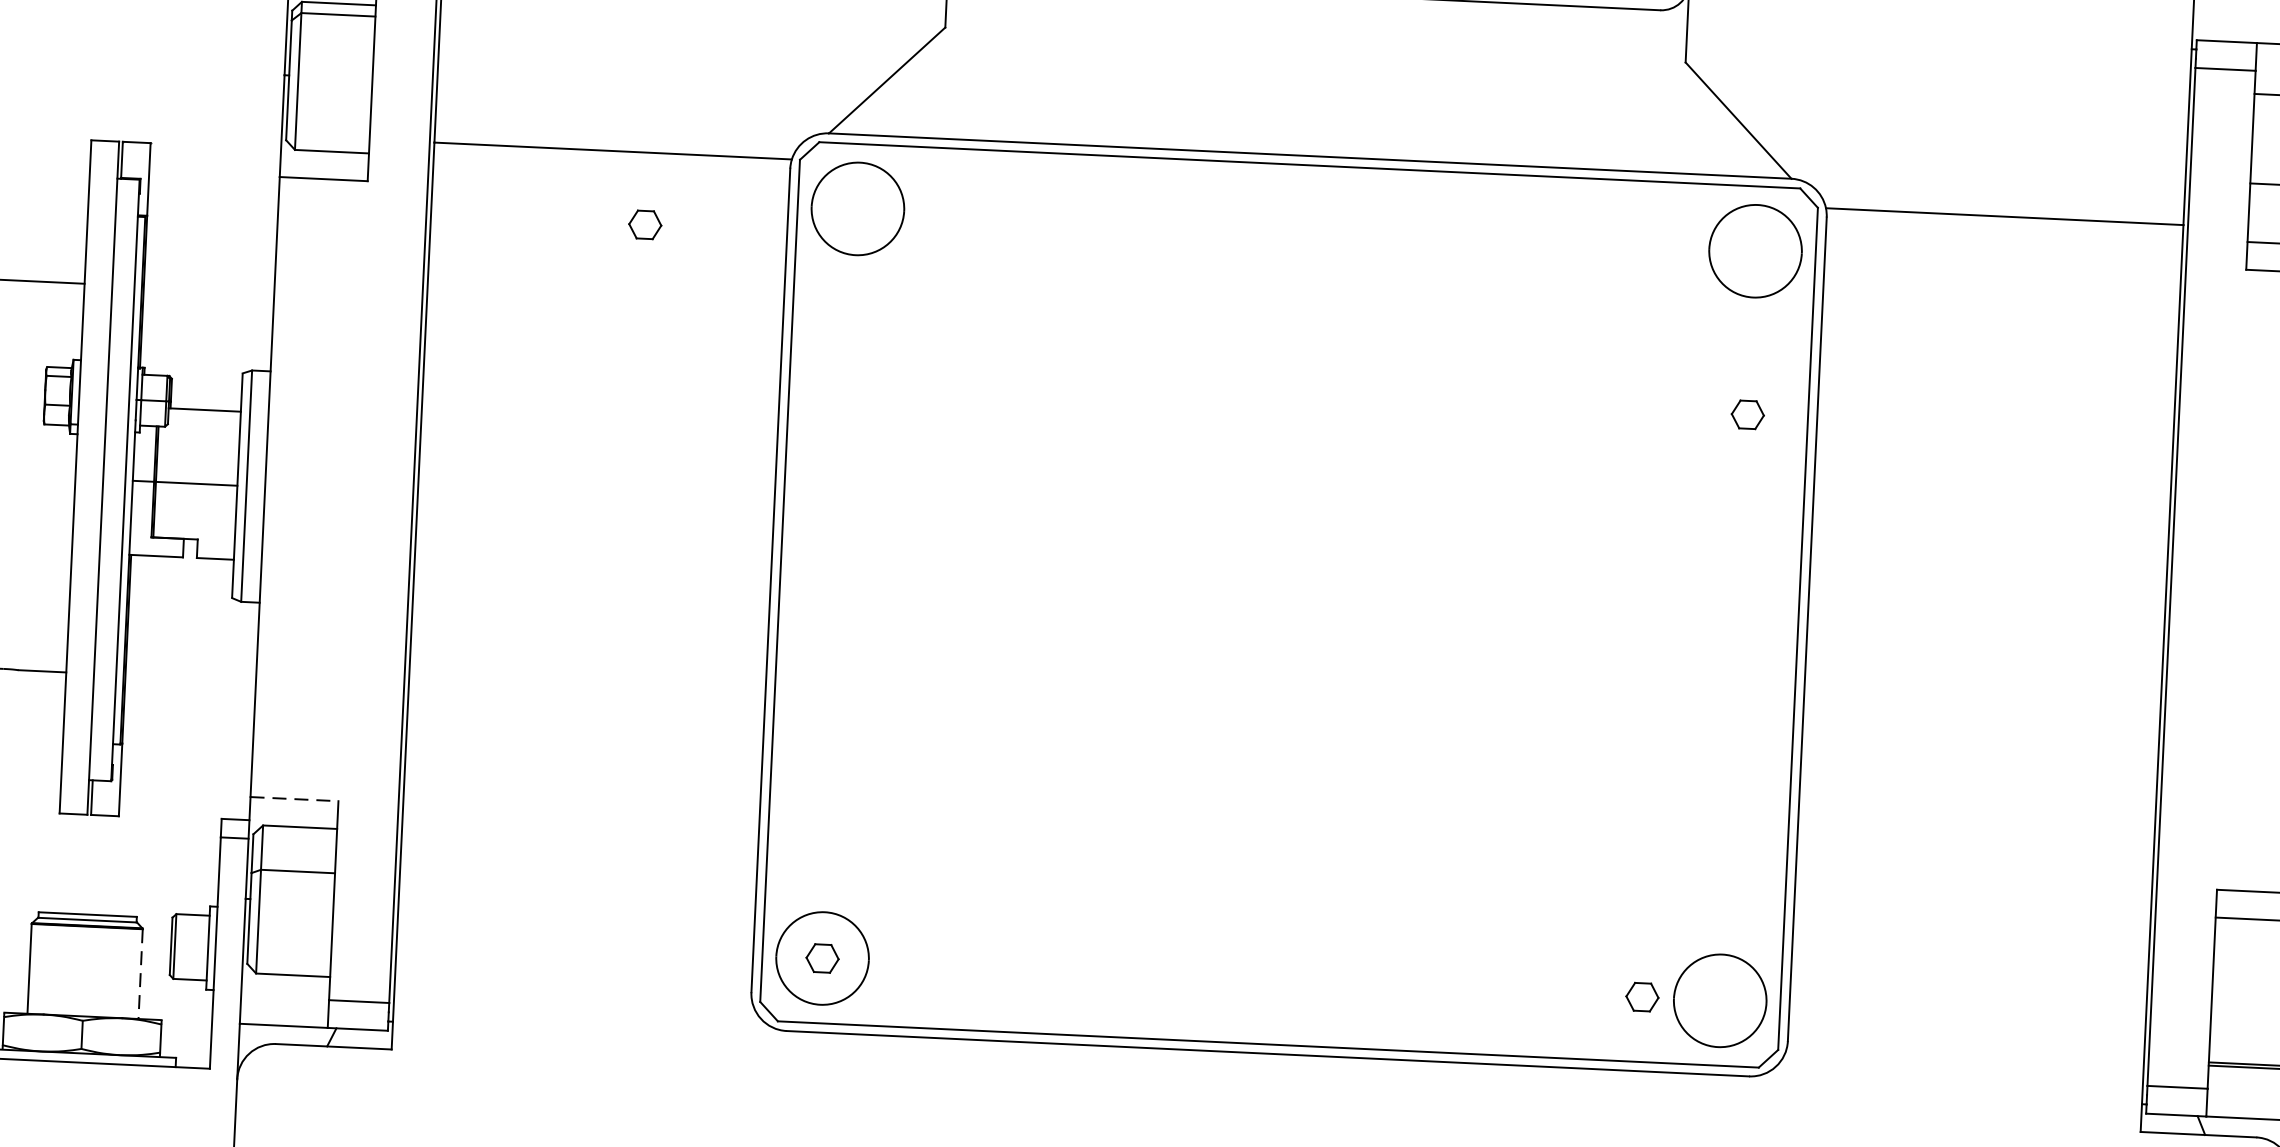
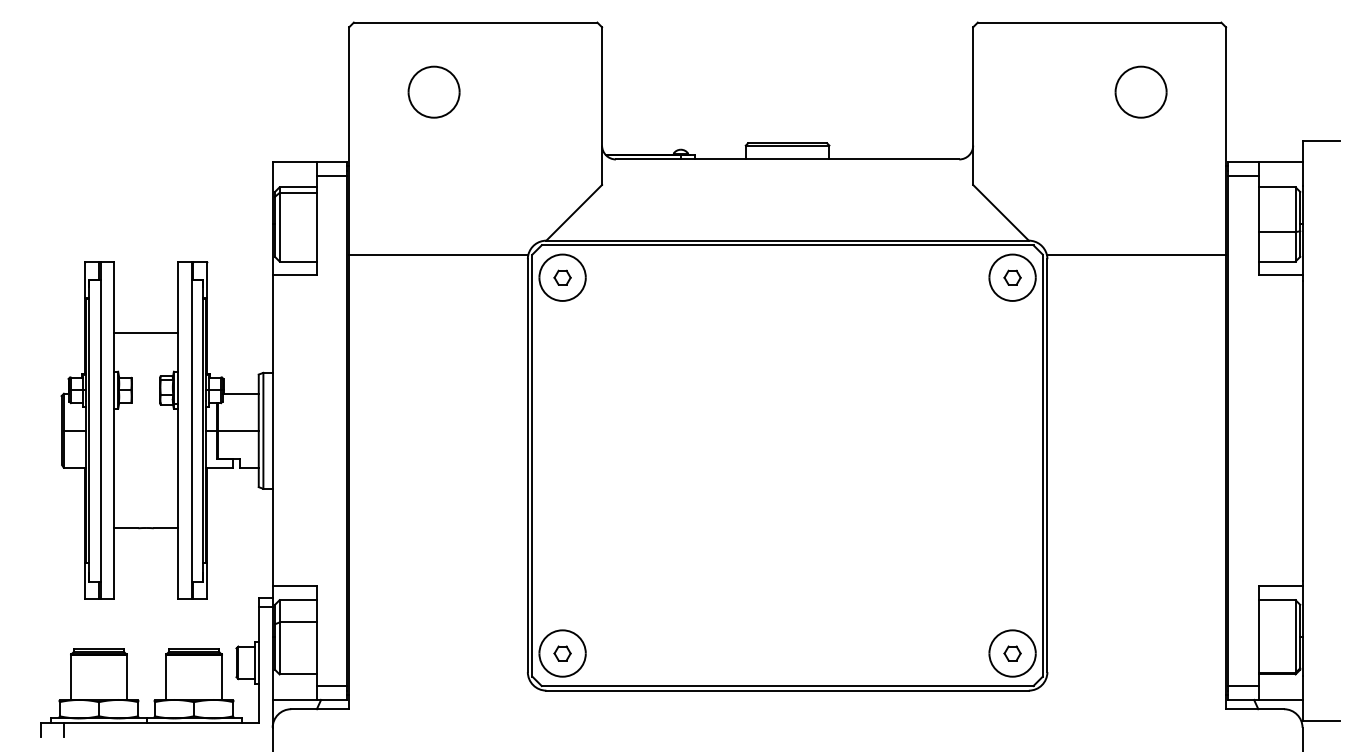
part: (645, 224) -> (562, 277), moved
part: (1747, 414) -> (1012, 277), moved
line: (296, 799) -> (295, 586), dashed -> solid
line: (139, 974) -> (221, 677), dashed -> solid
part: (1642, 997) -> (1012, 653), moved

